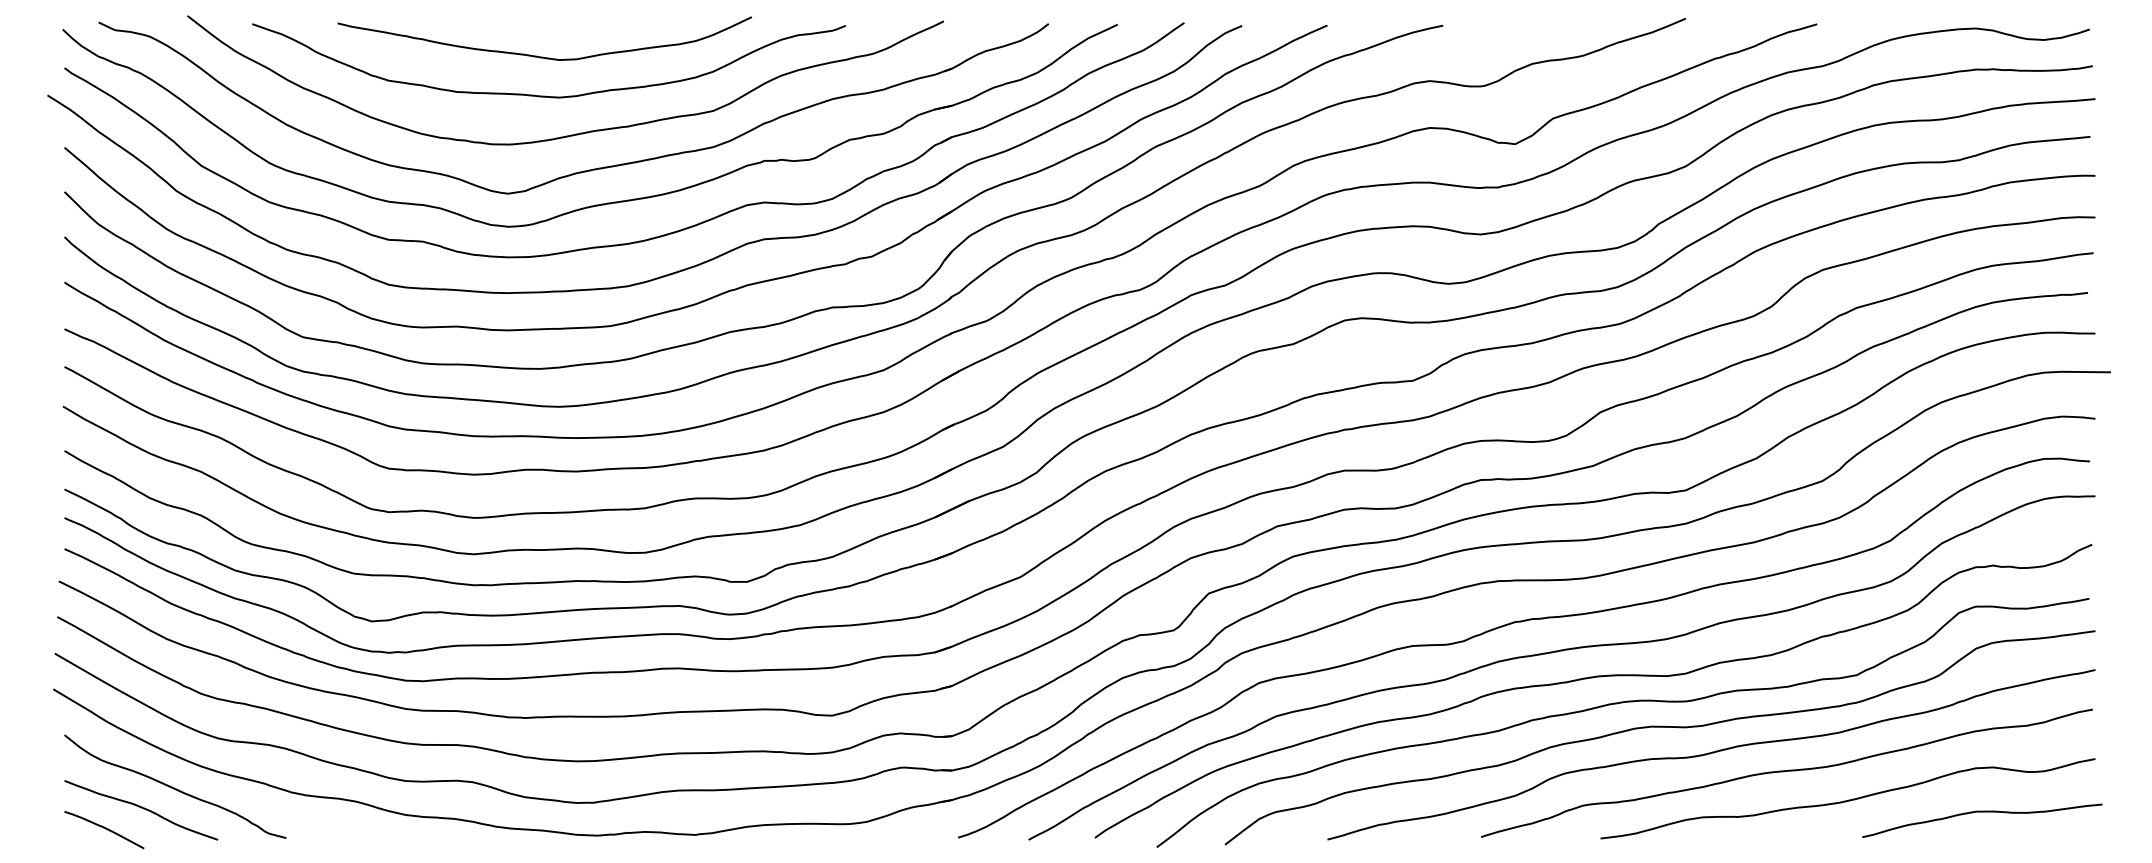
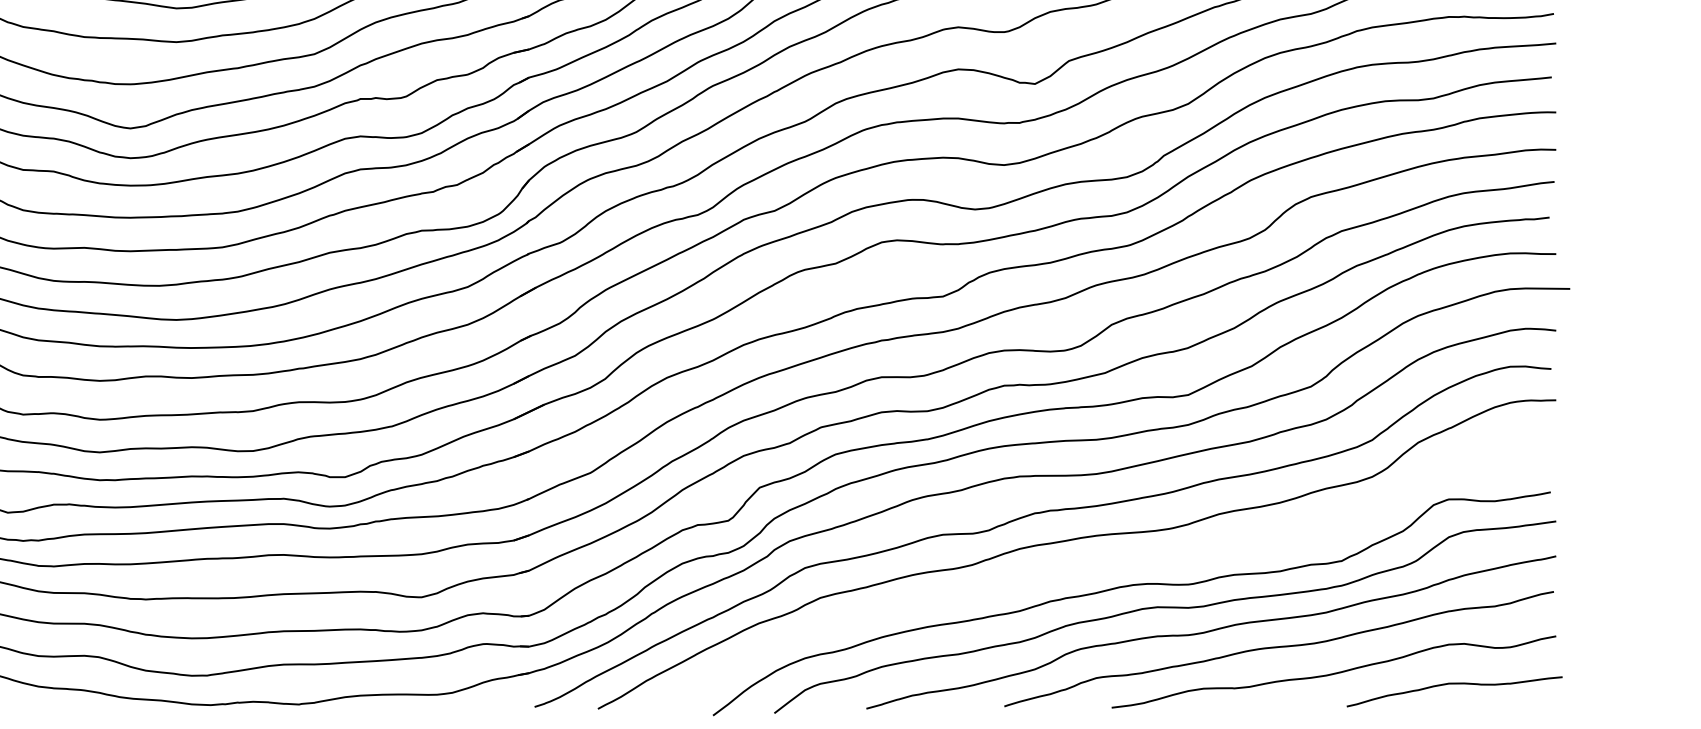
curve: (1593, 678) -> (1105, 563), removed

